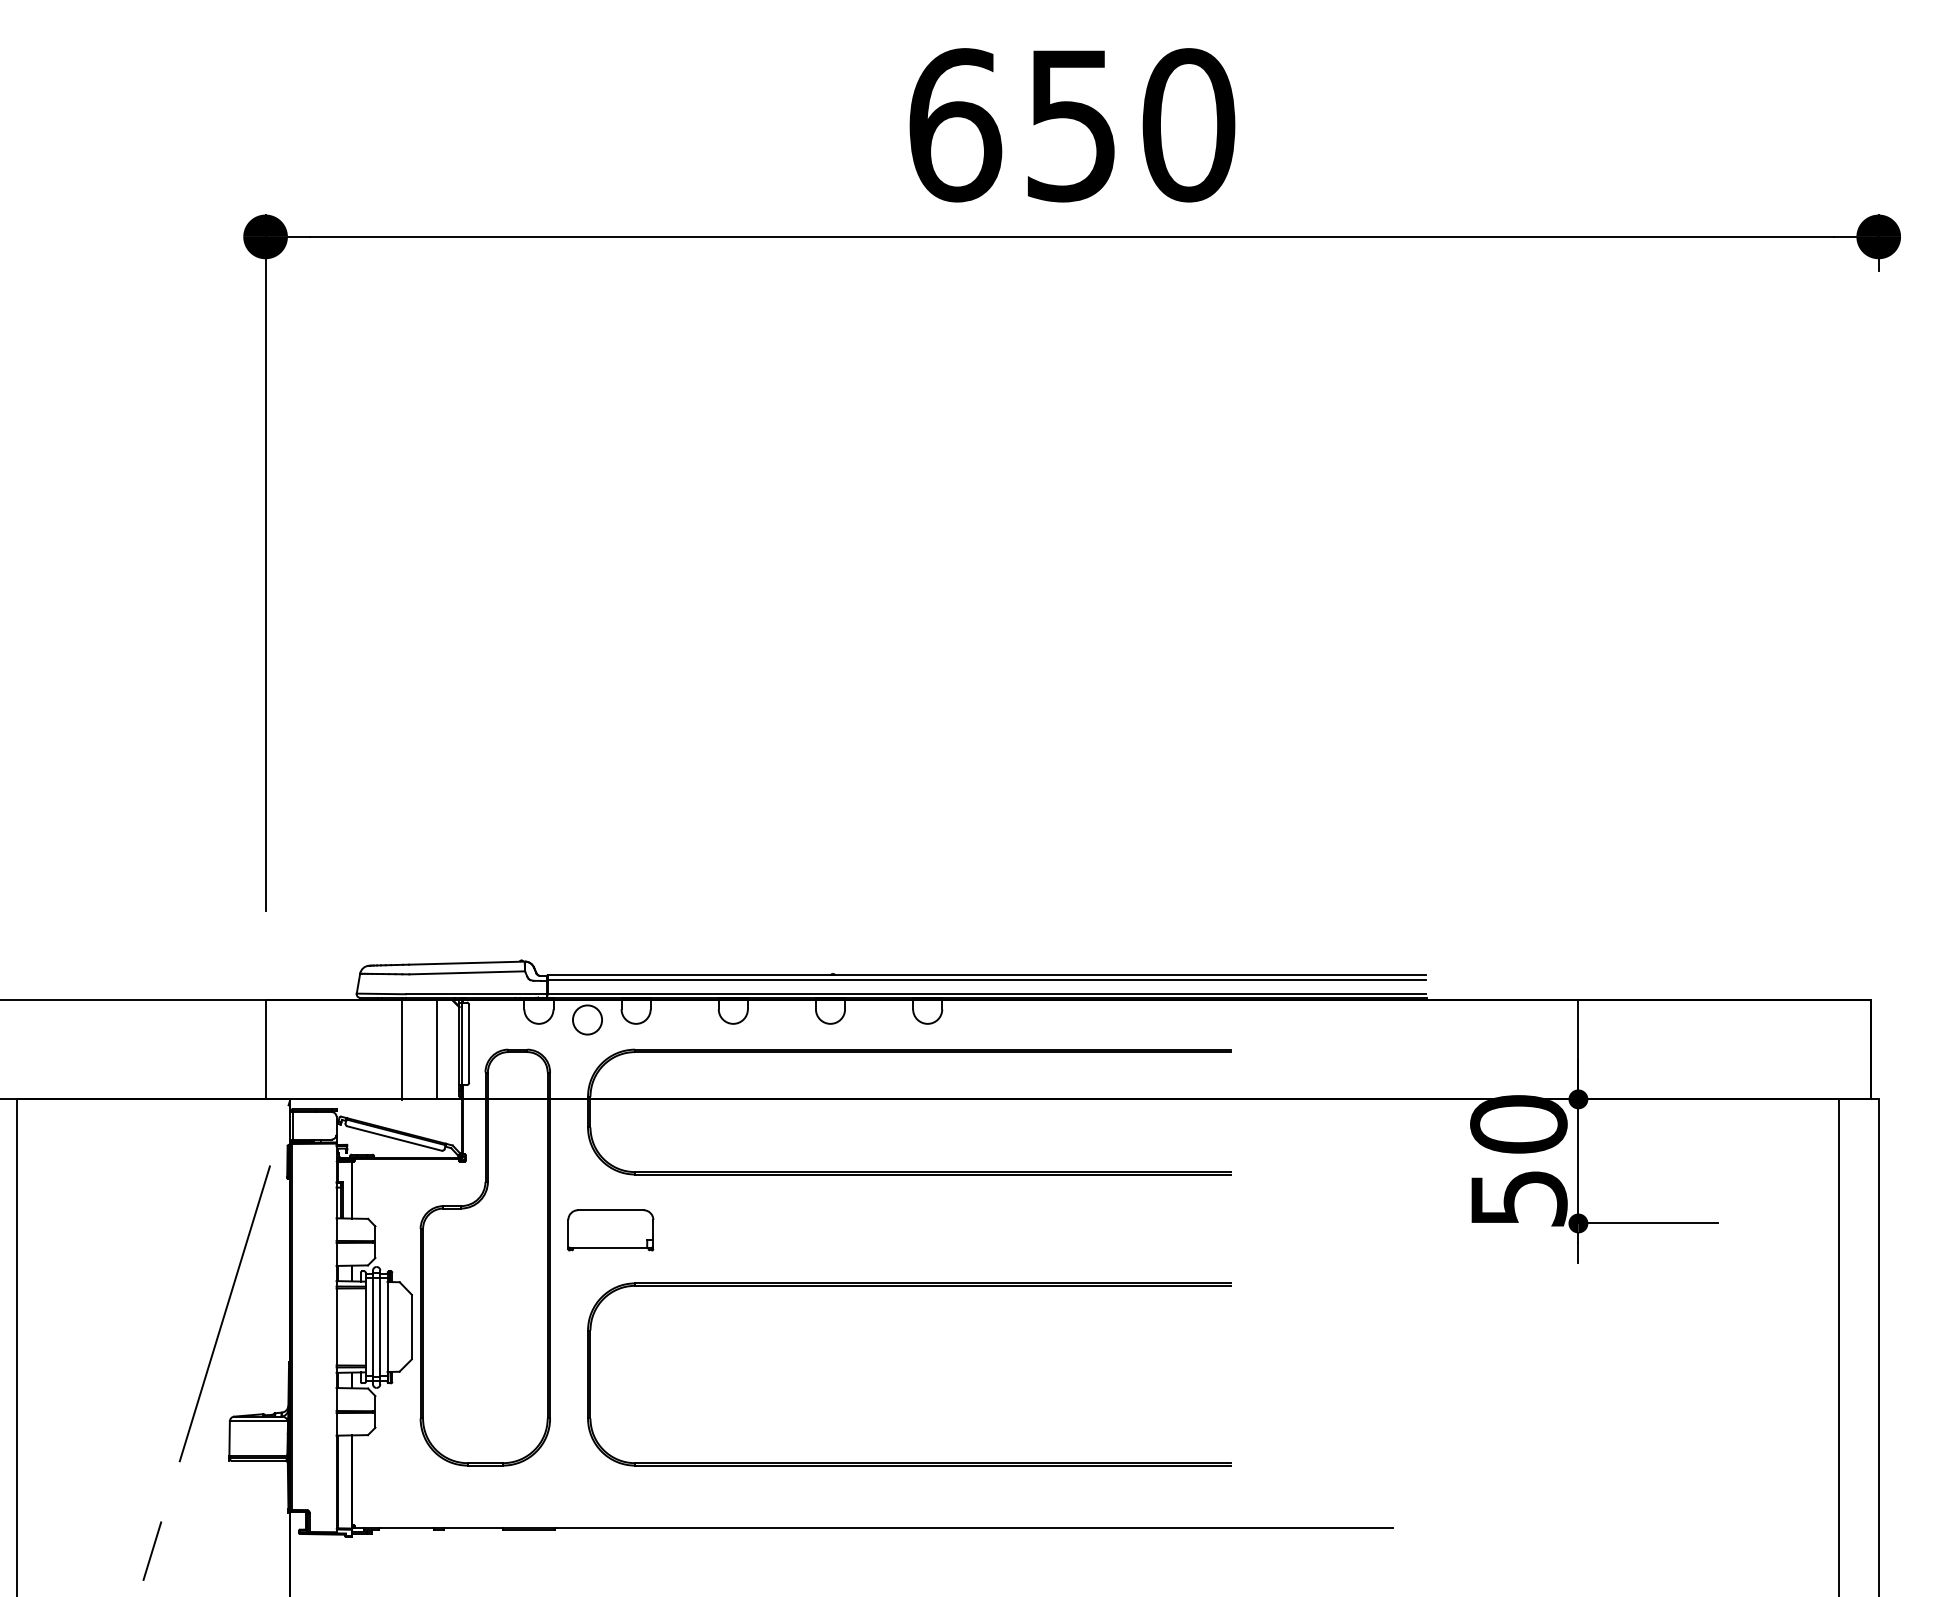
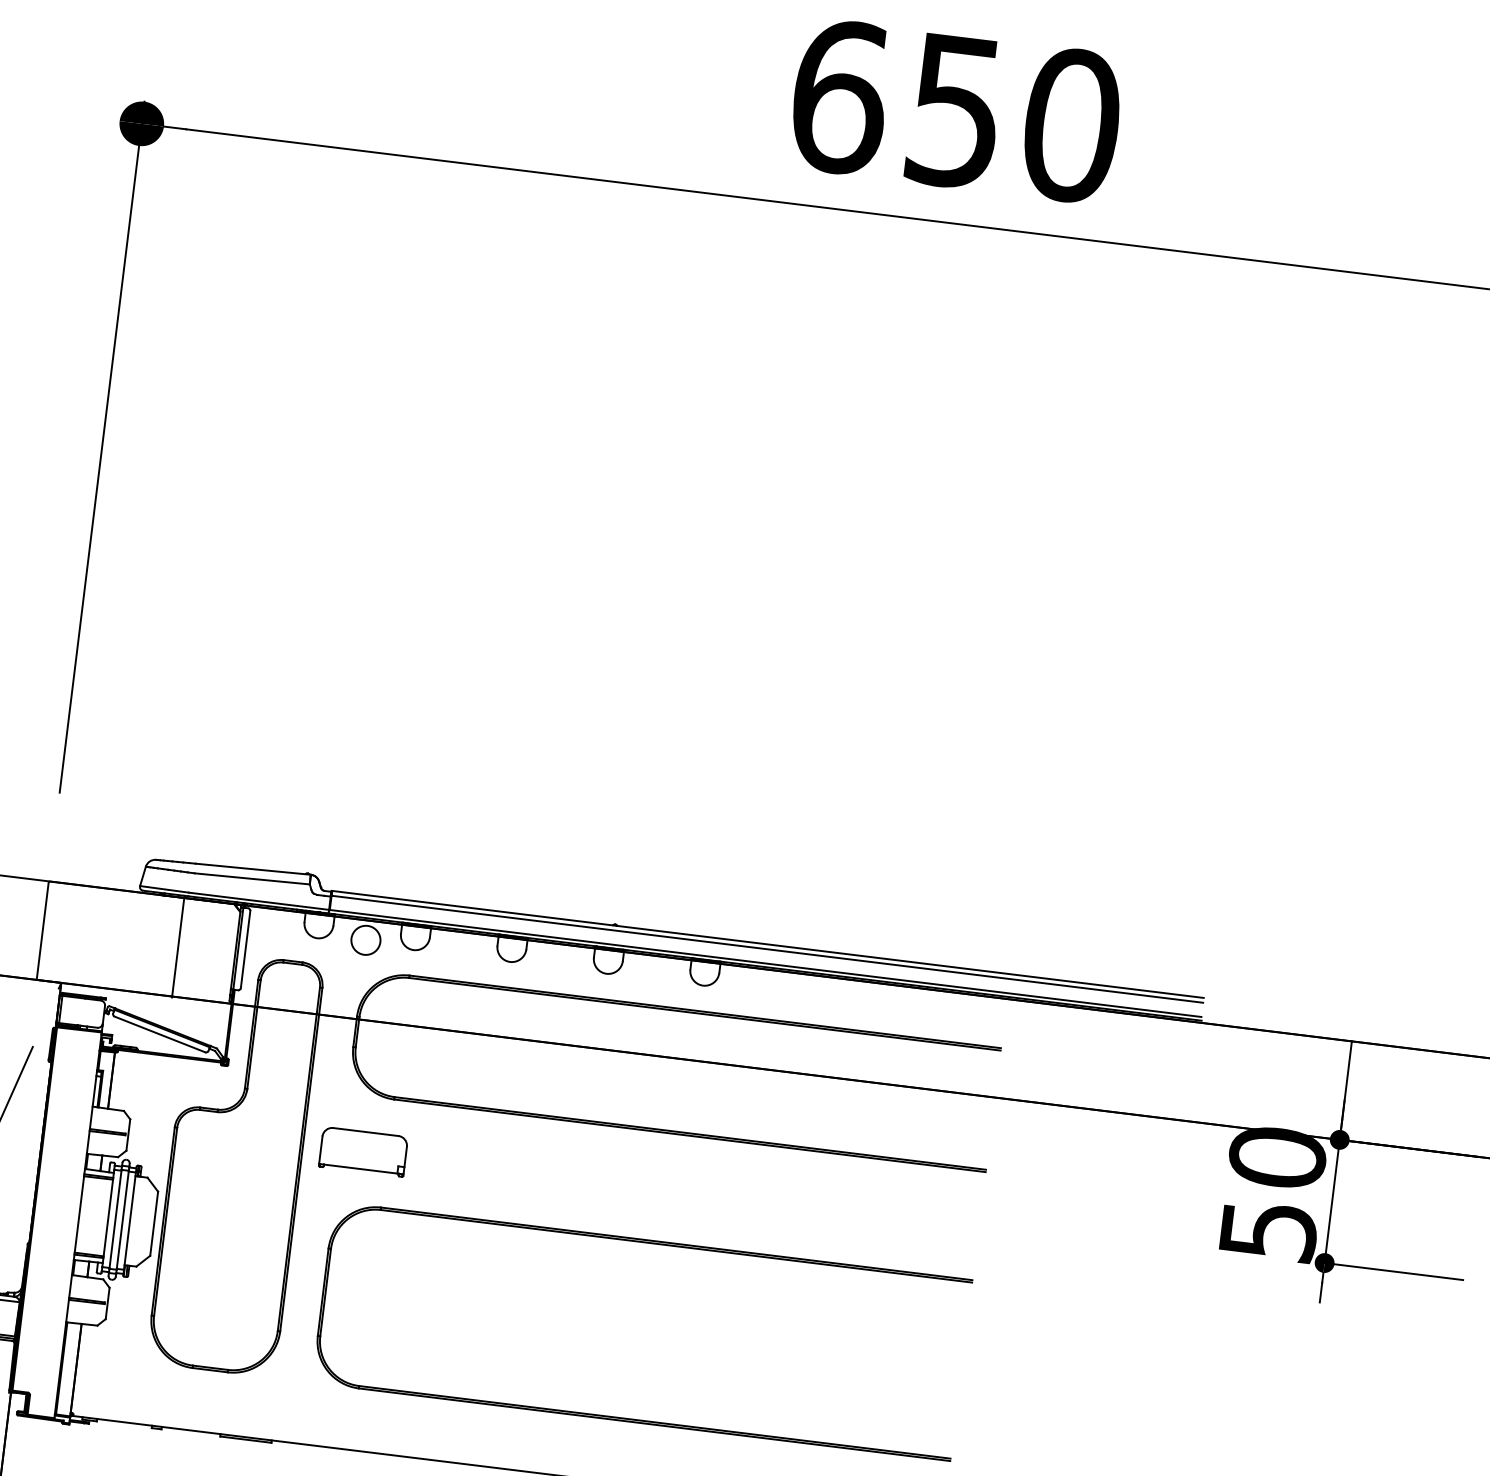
line: (436, 1049) -> (212, 951), removed

